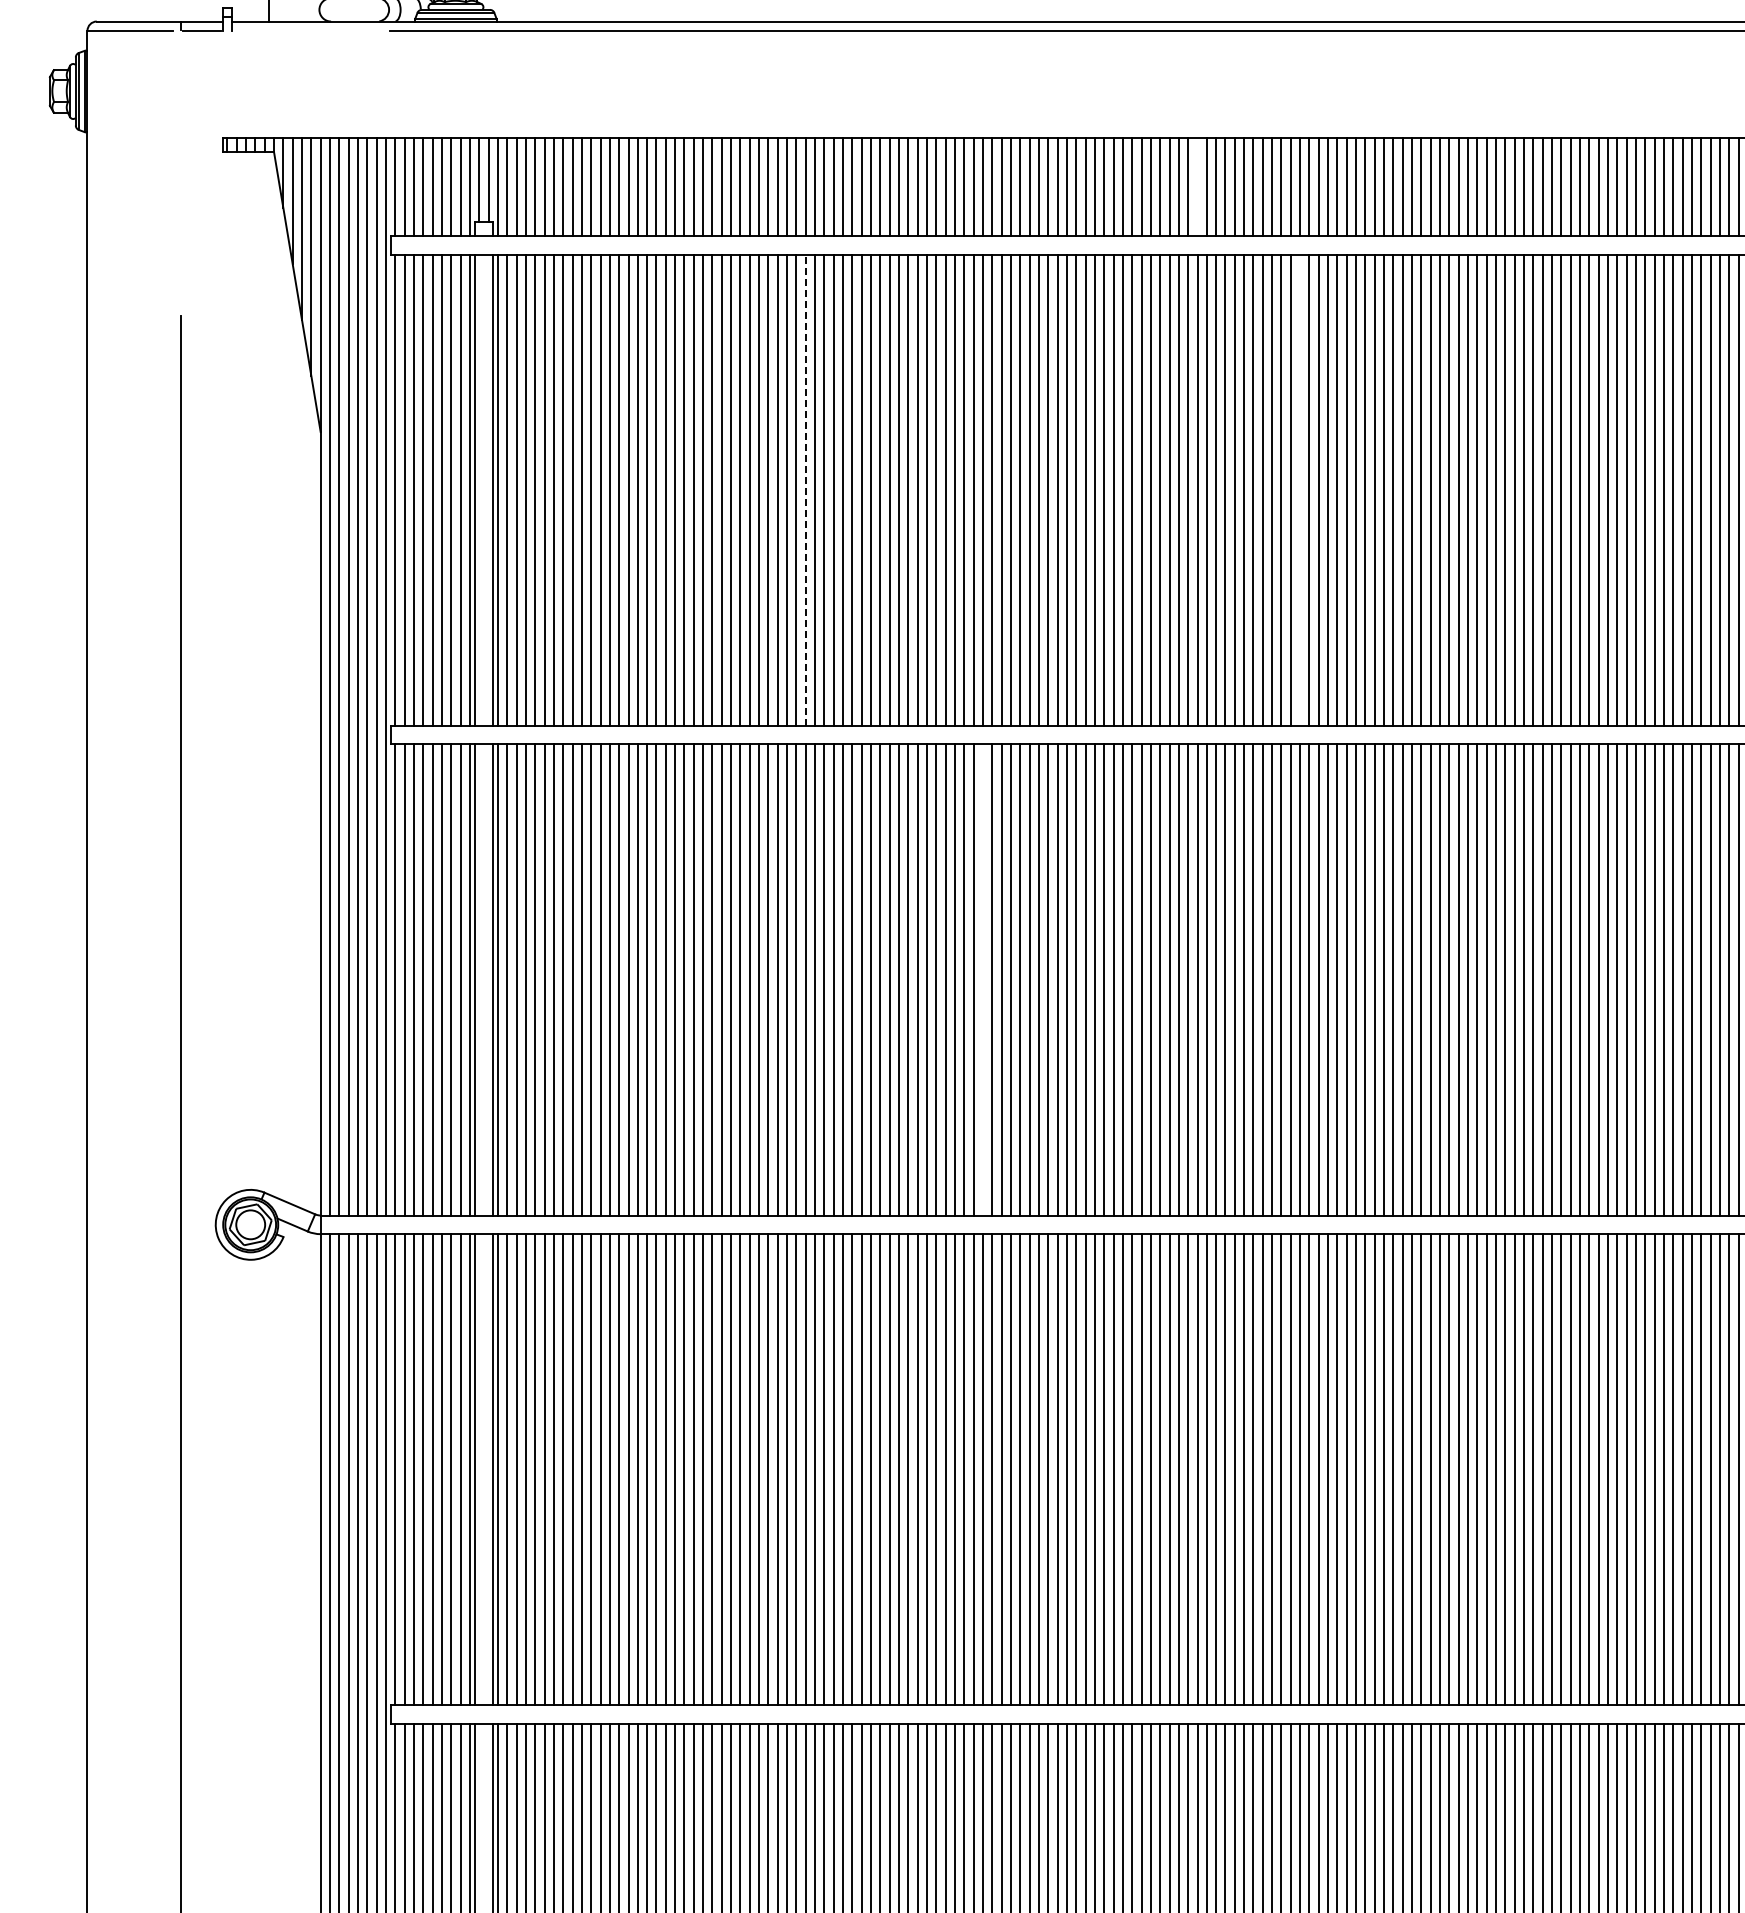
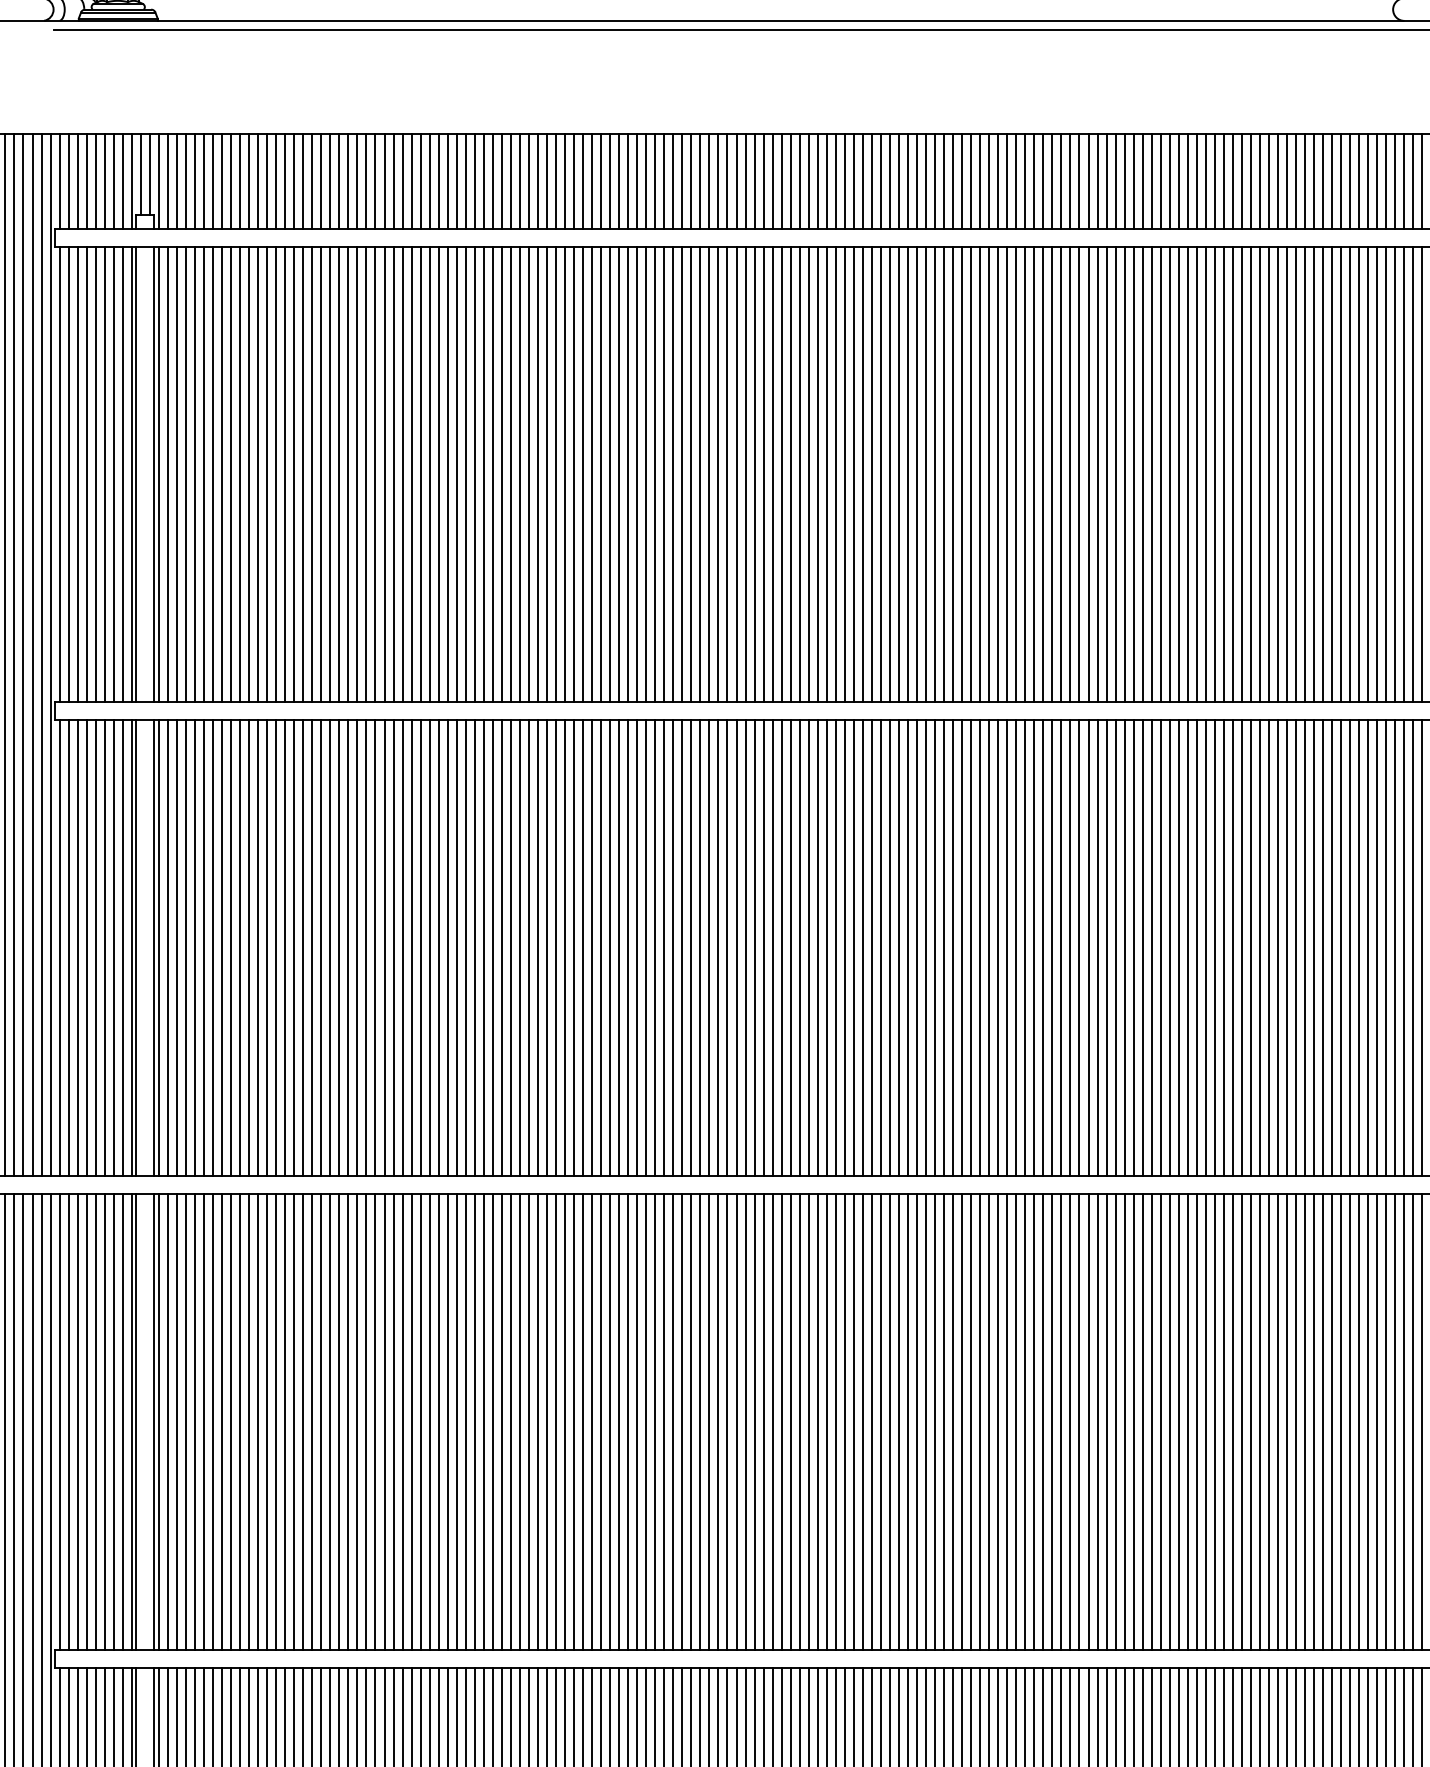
line: (1197, 187) -> (835, 181), added
line: (1300, 489) -> (935, 473), added
line: (805, 490) -> (456, 474), dashed -> solid
line: (982, 979) -> (627, 947), added

